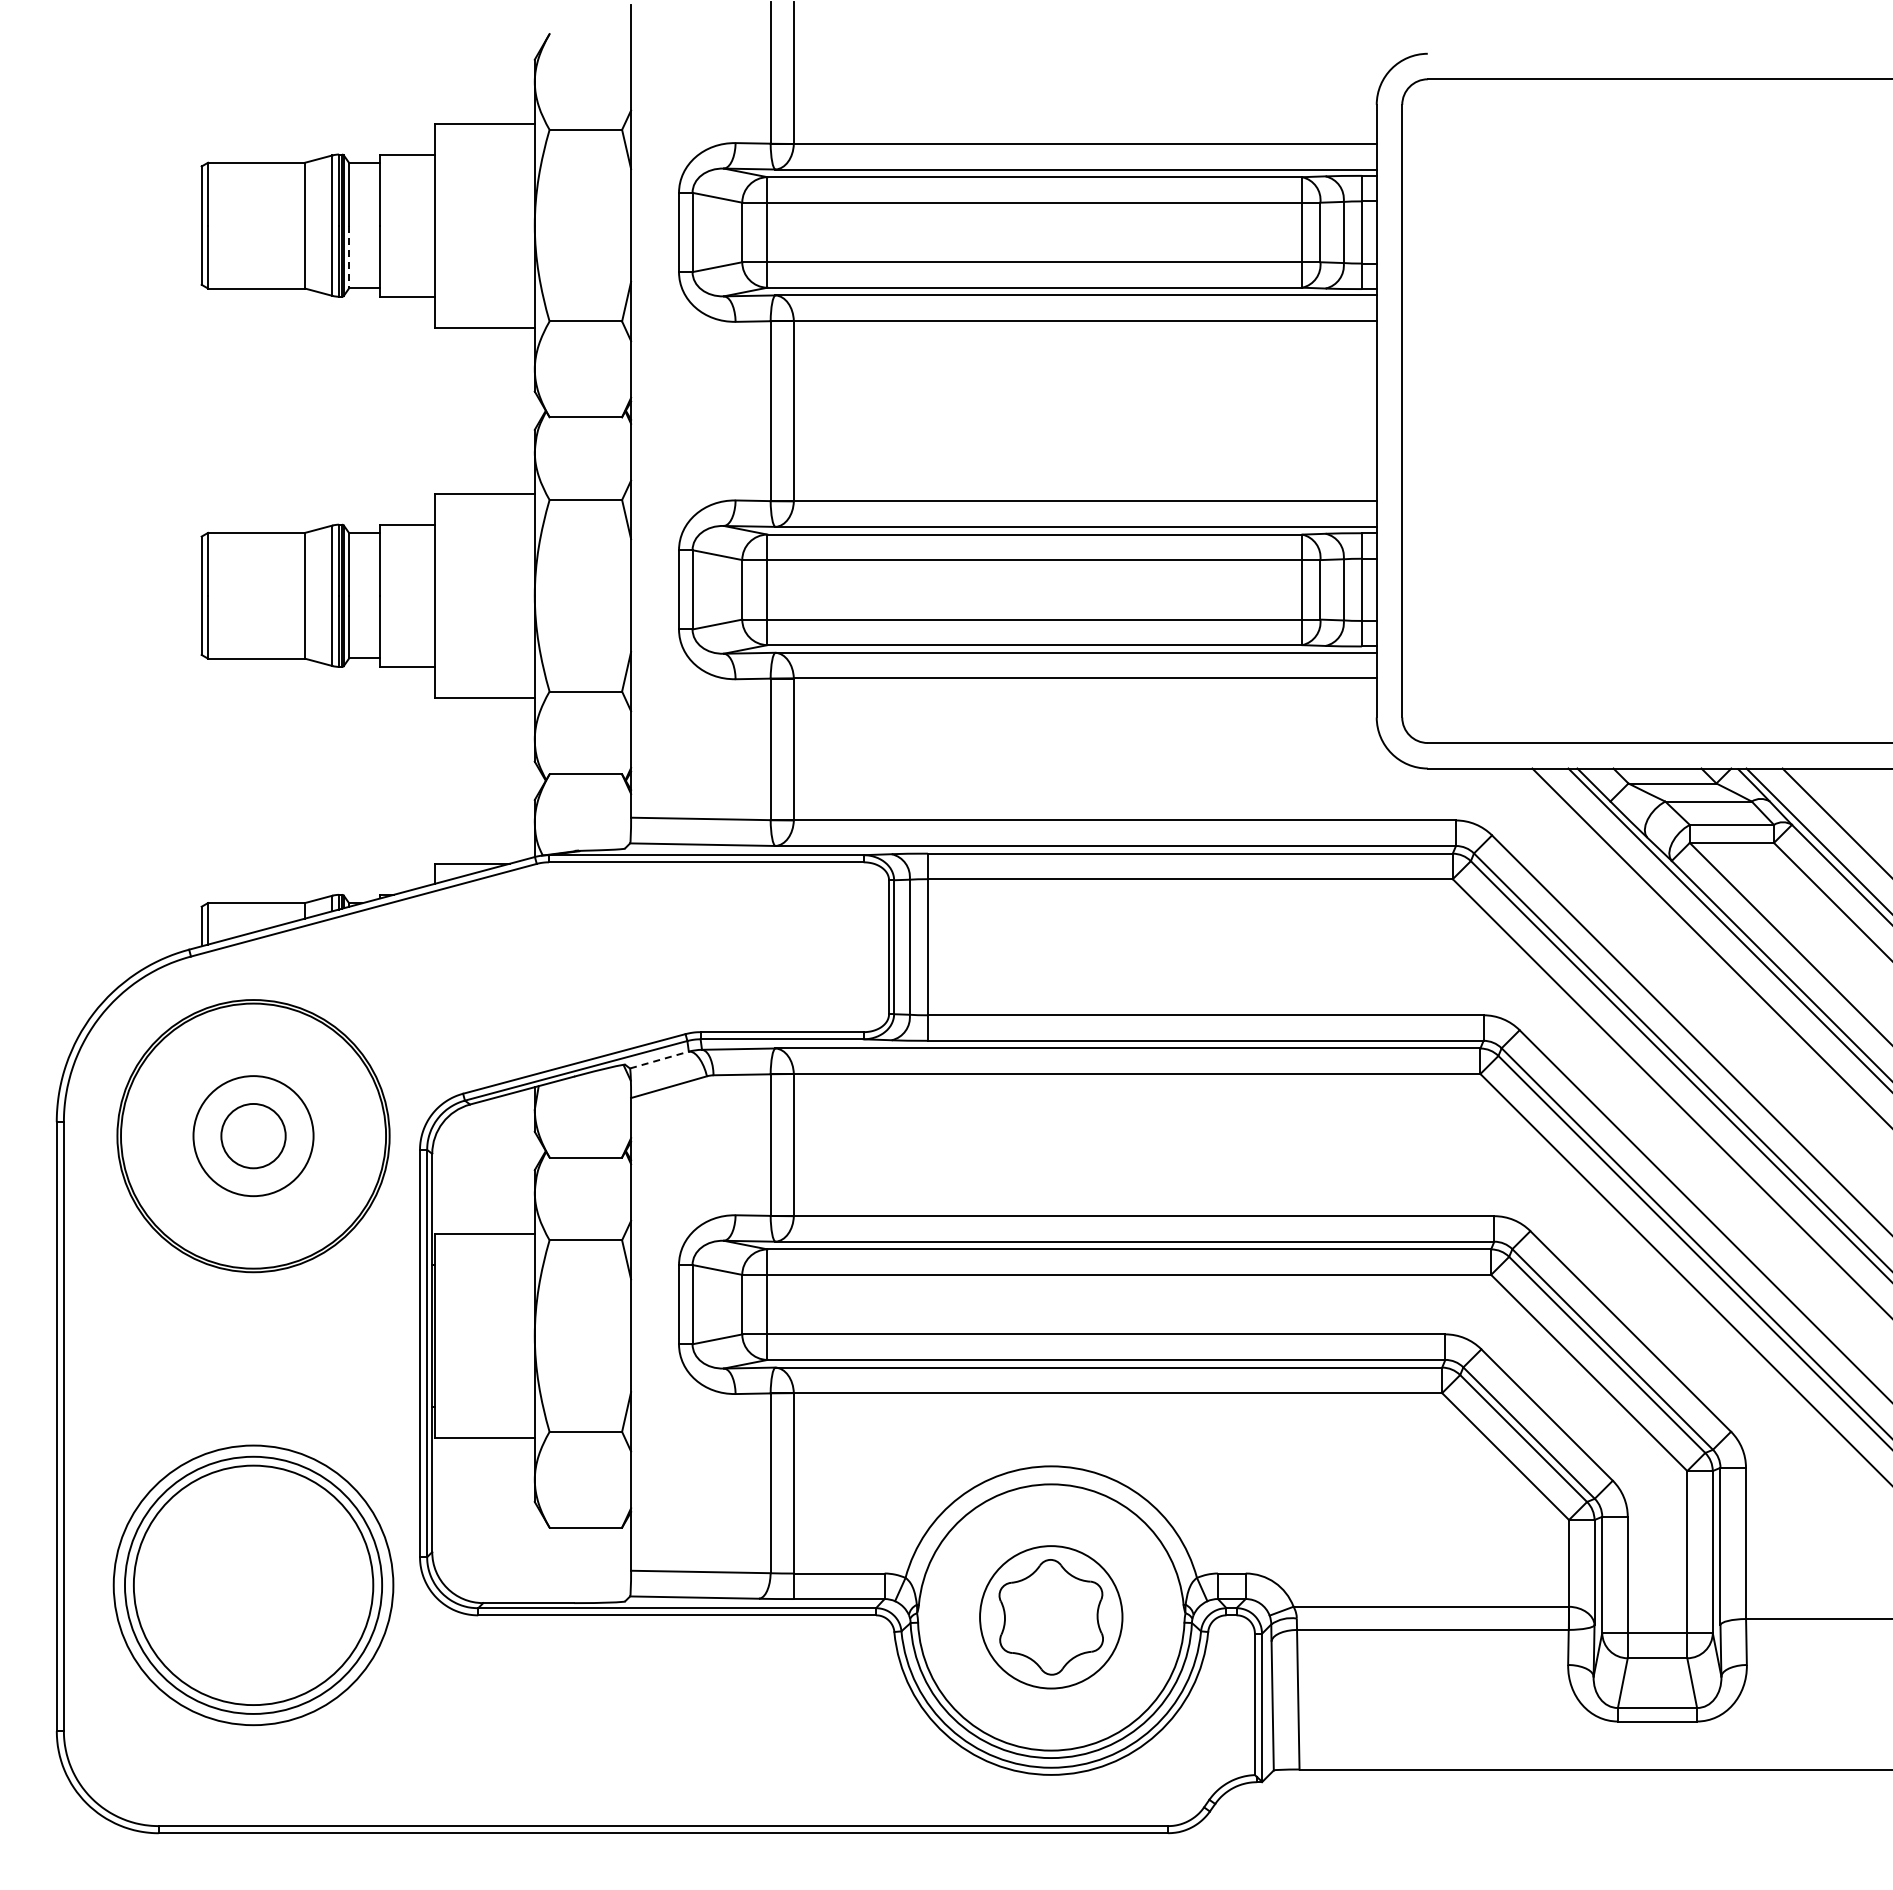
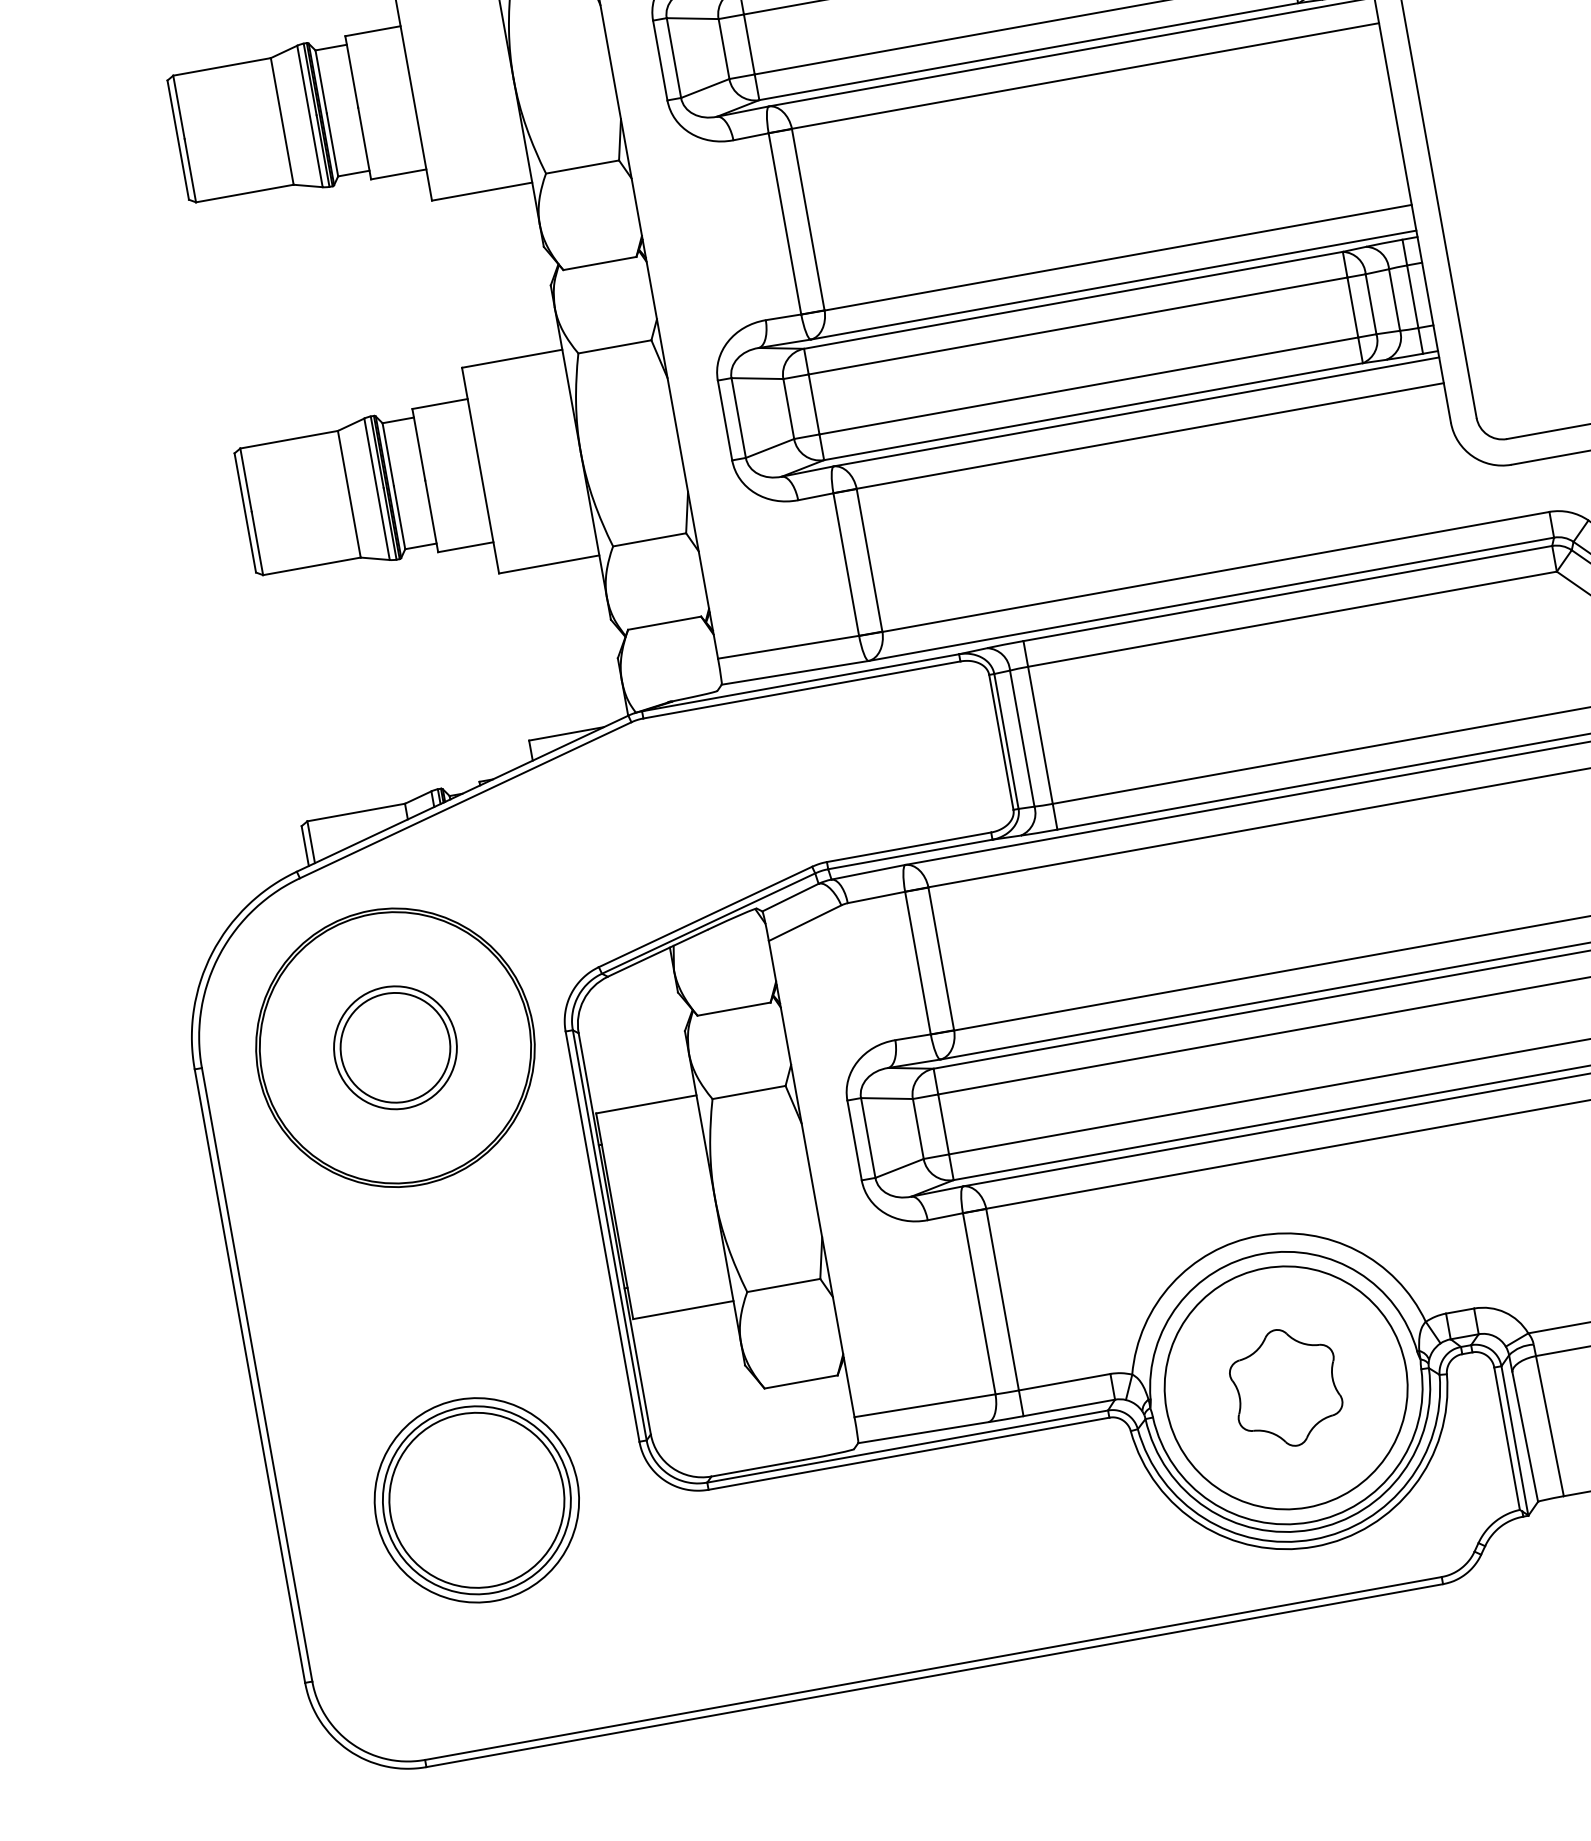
line: (349, 257) -> (332, 145), dashed -> solid
line: (659, 1060) -> (790, 898), dashed -> solid
circle: (253, 1135) -> (395, 1047), size x1.67
part: (253, 1585) -> (476, 1500), size x0.71
circle: (1050, 1617) -> (1285, 1388), size x1.67

